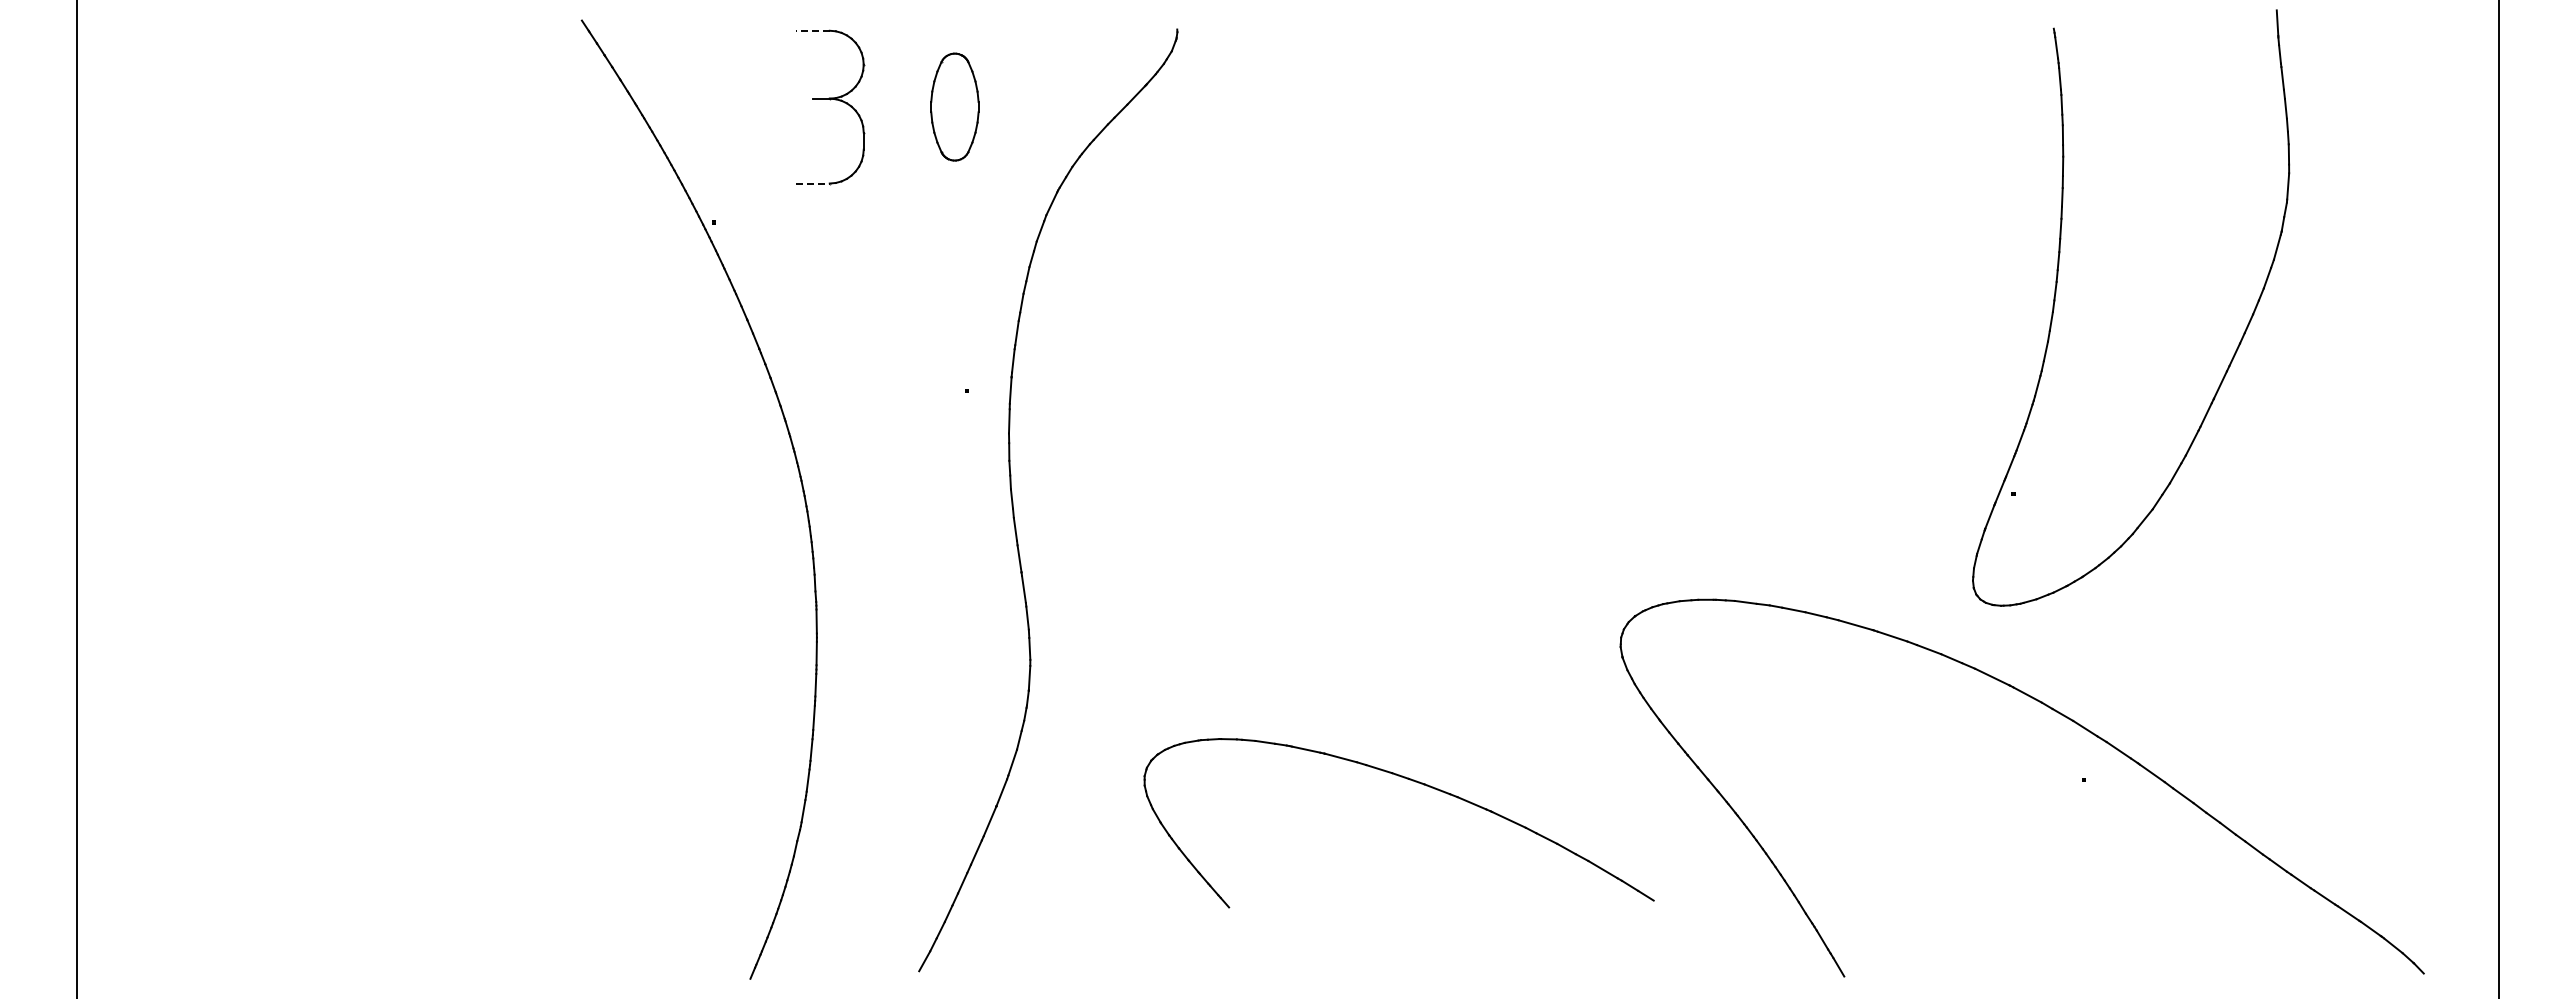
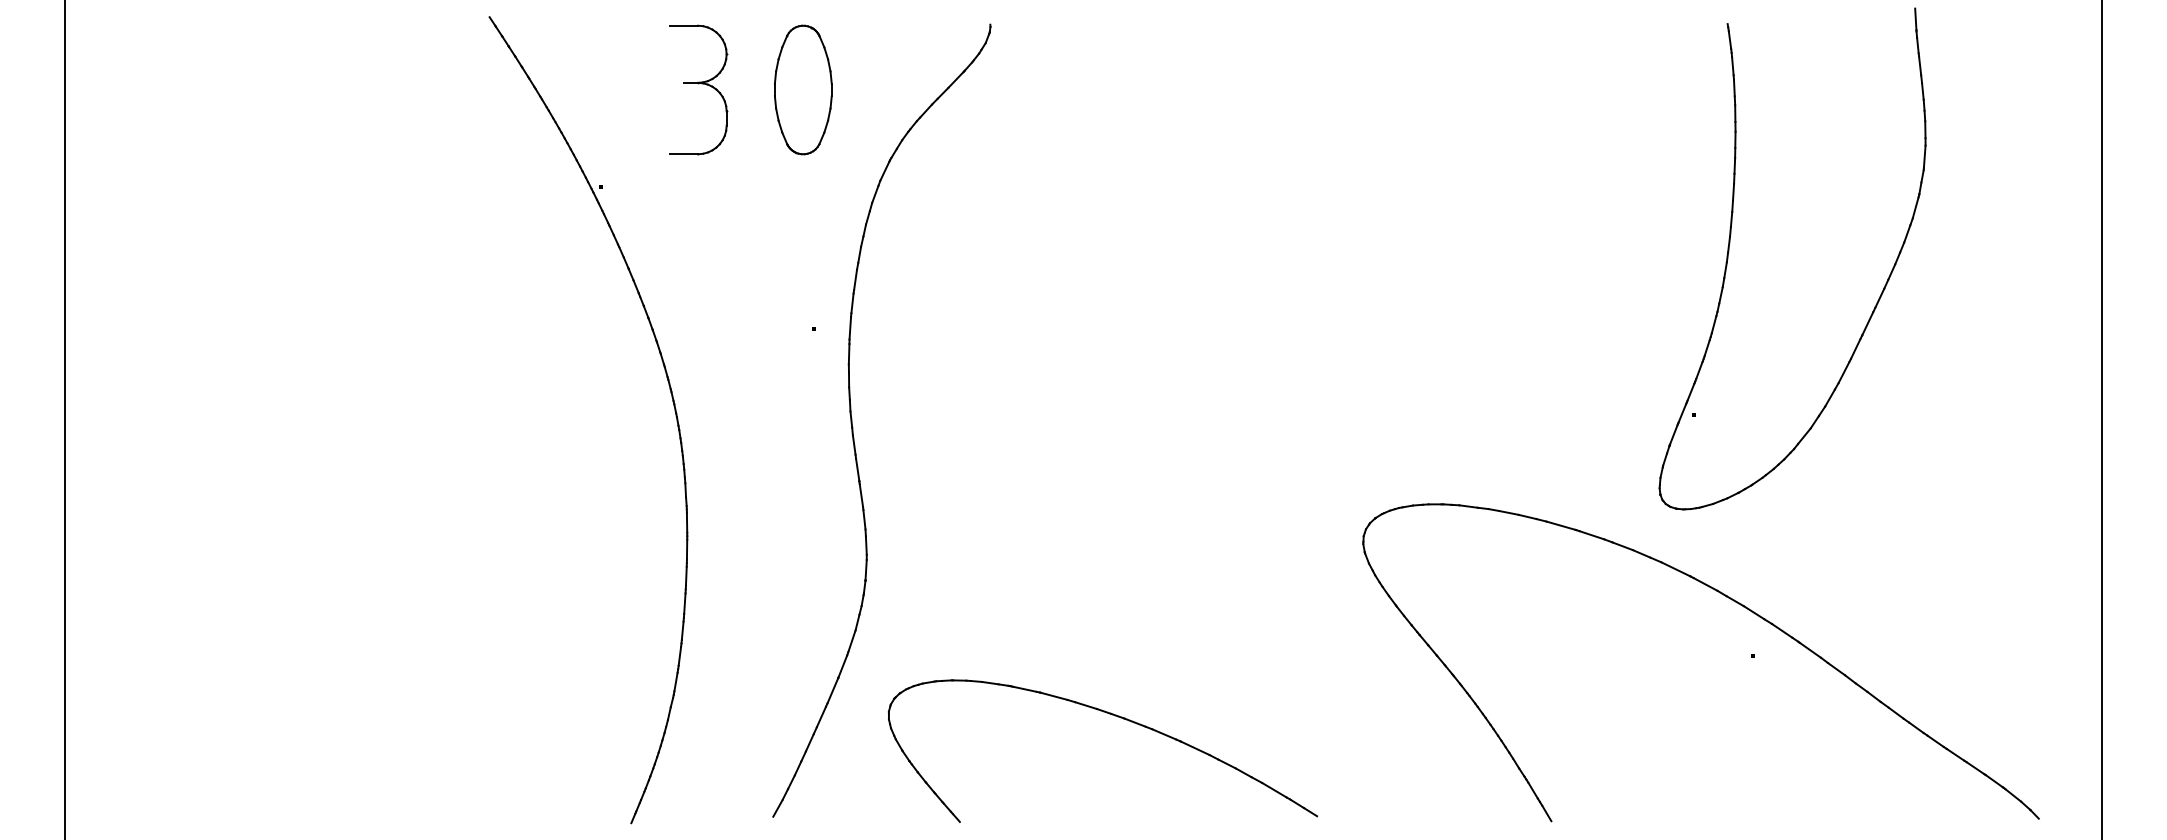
line: (812, 30) -> (683, 25), dashed -> solid
part: (954, 106) -> (802, 89), size x1.43
line: (812, 183) -> (683, 154), dashed -> solid
part: (1412, 781) -> (1114, 716), moved

